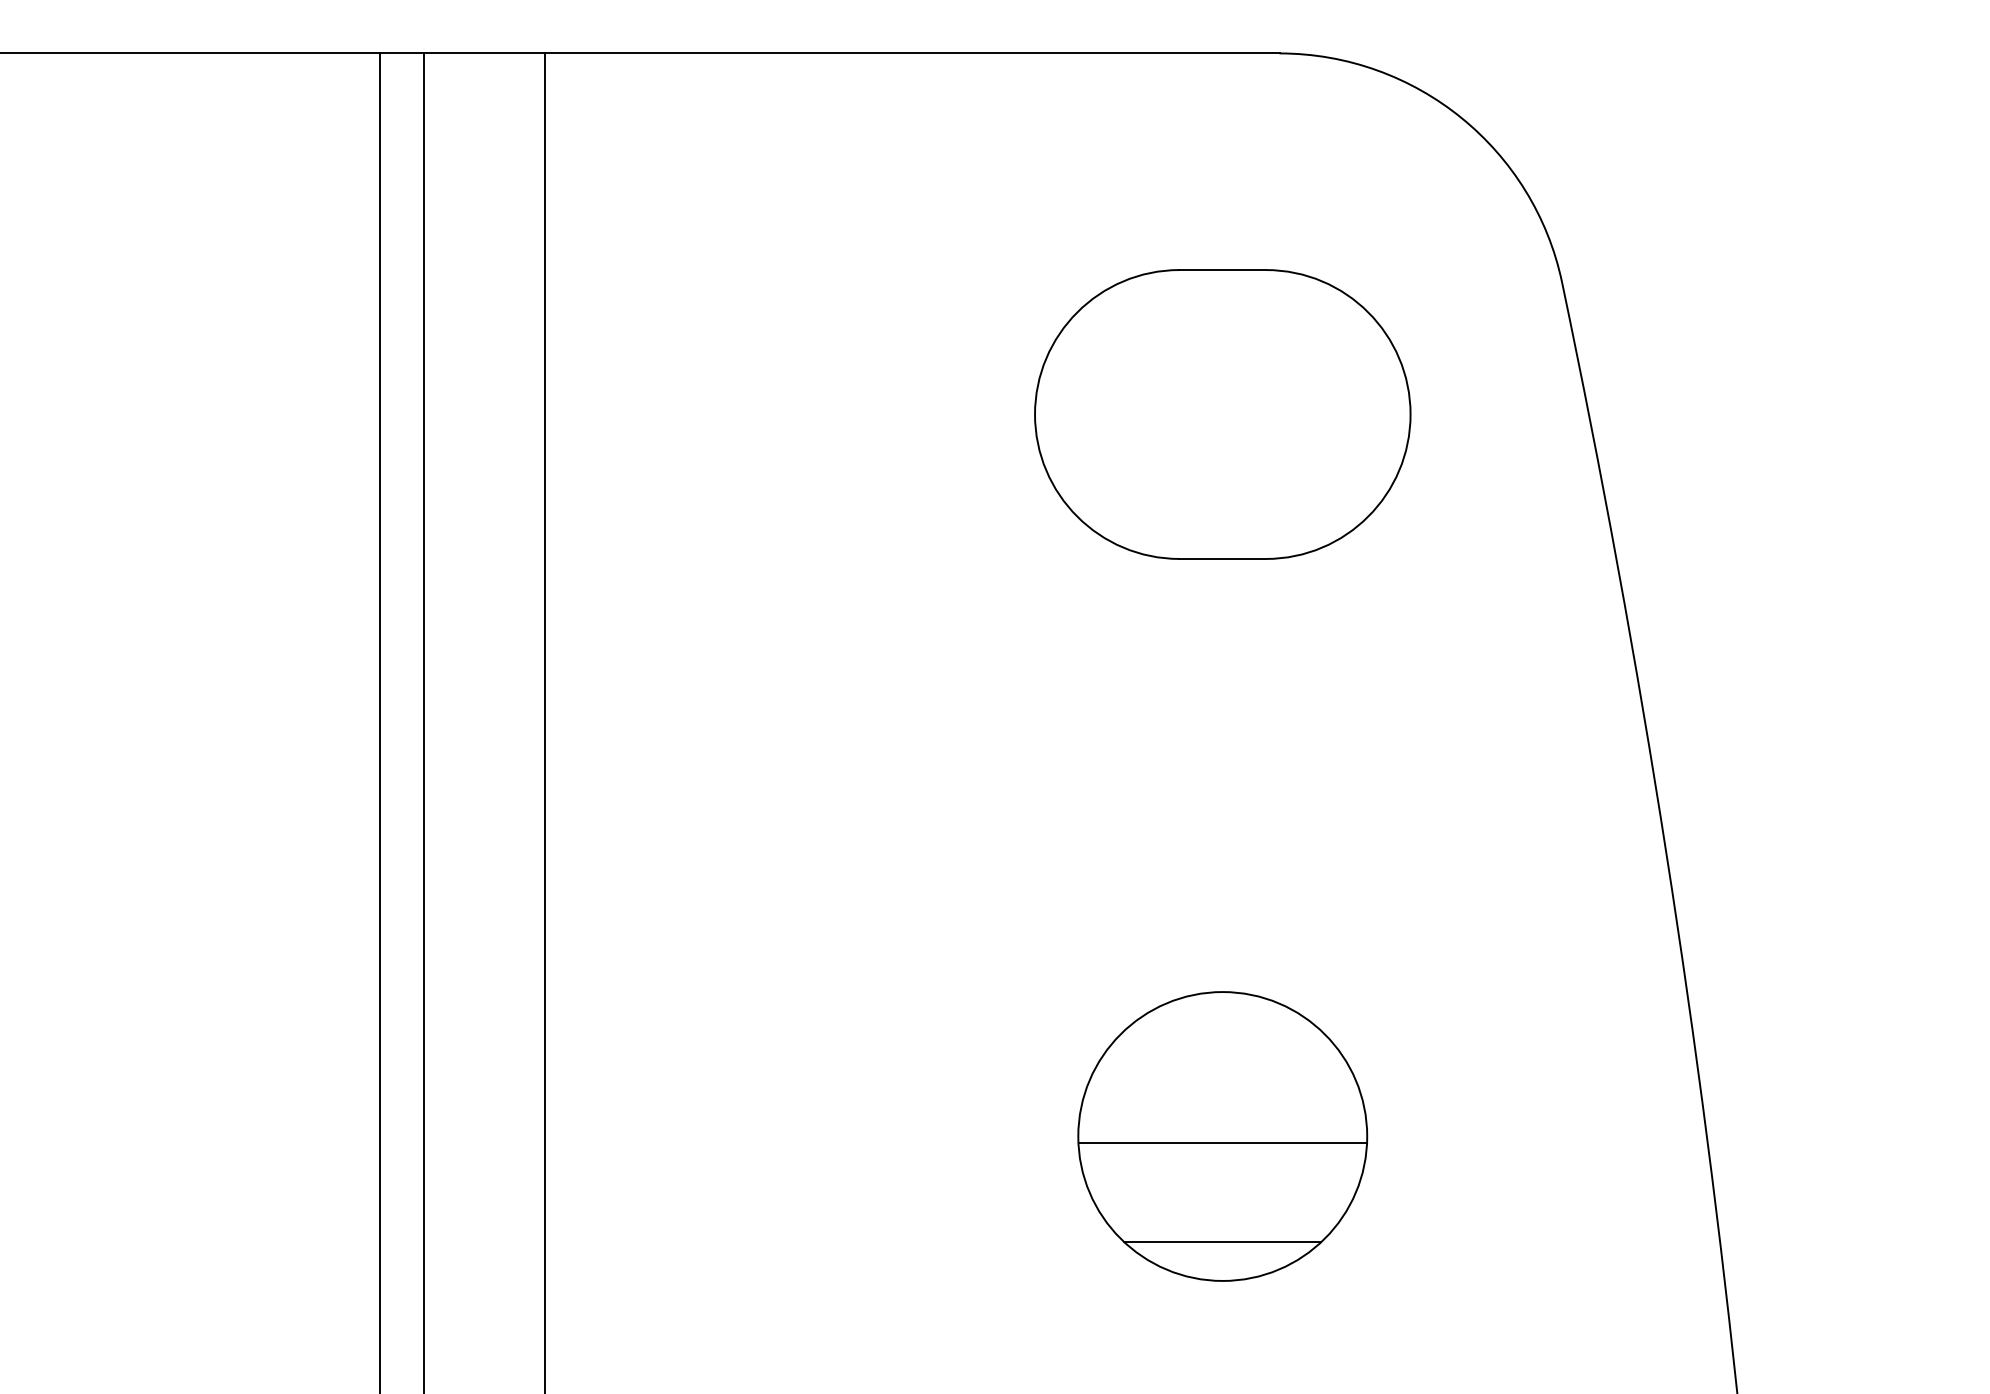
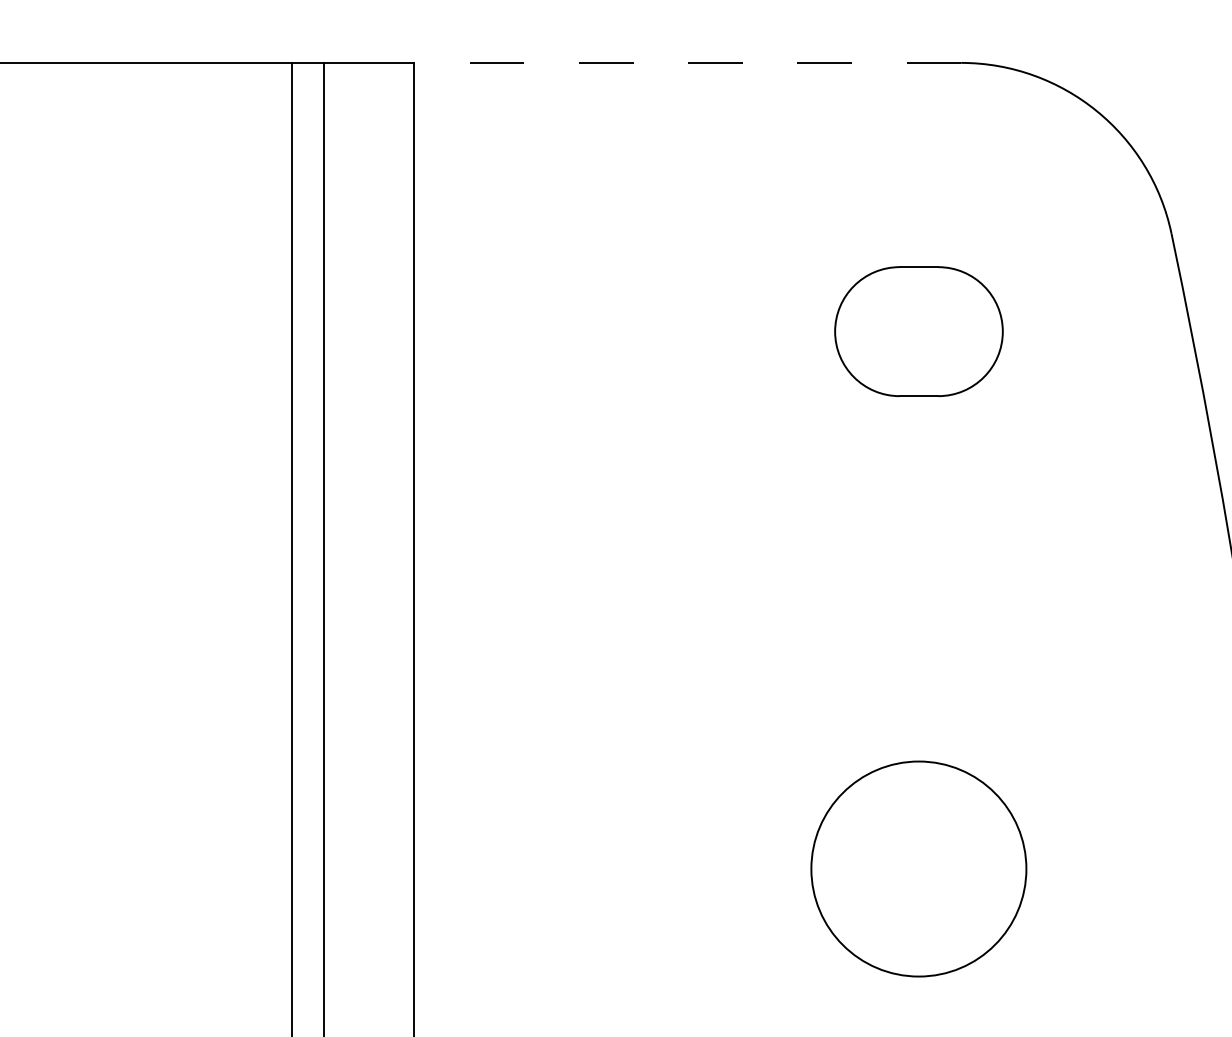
line: (911, 53) -> (687, 62), solid -> dashed
part: (1222, 414) -> (918, 331), size x0.6
line: (1222, 1143) -> (918, 874), removed
line: (1222, 1242) -> (918, 947), removed

